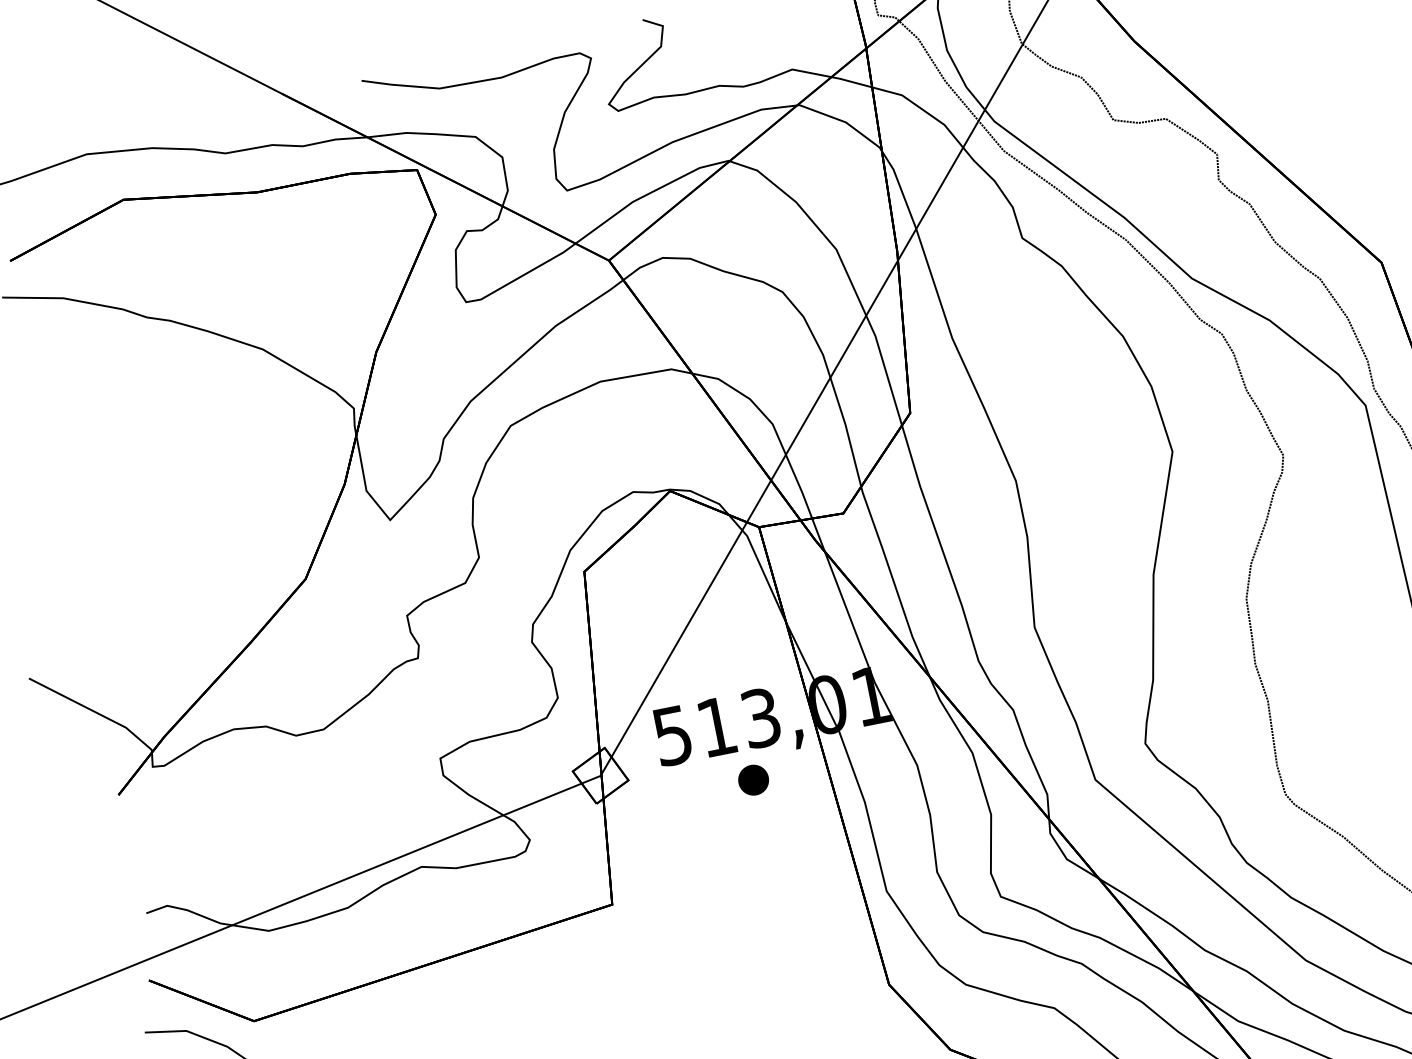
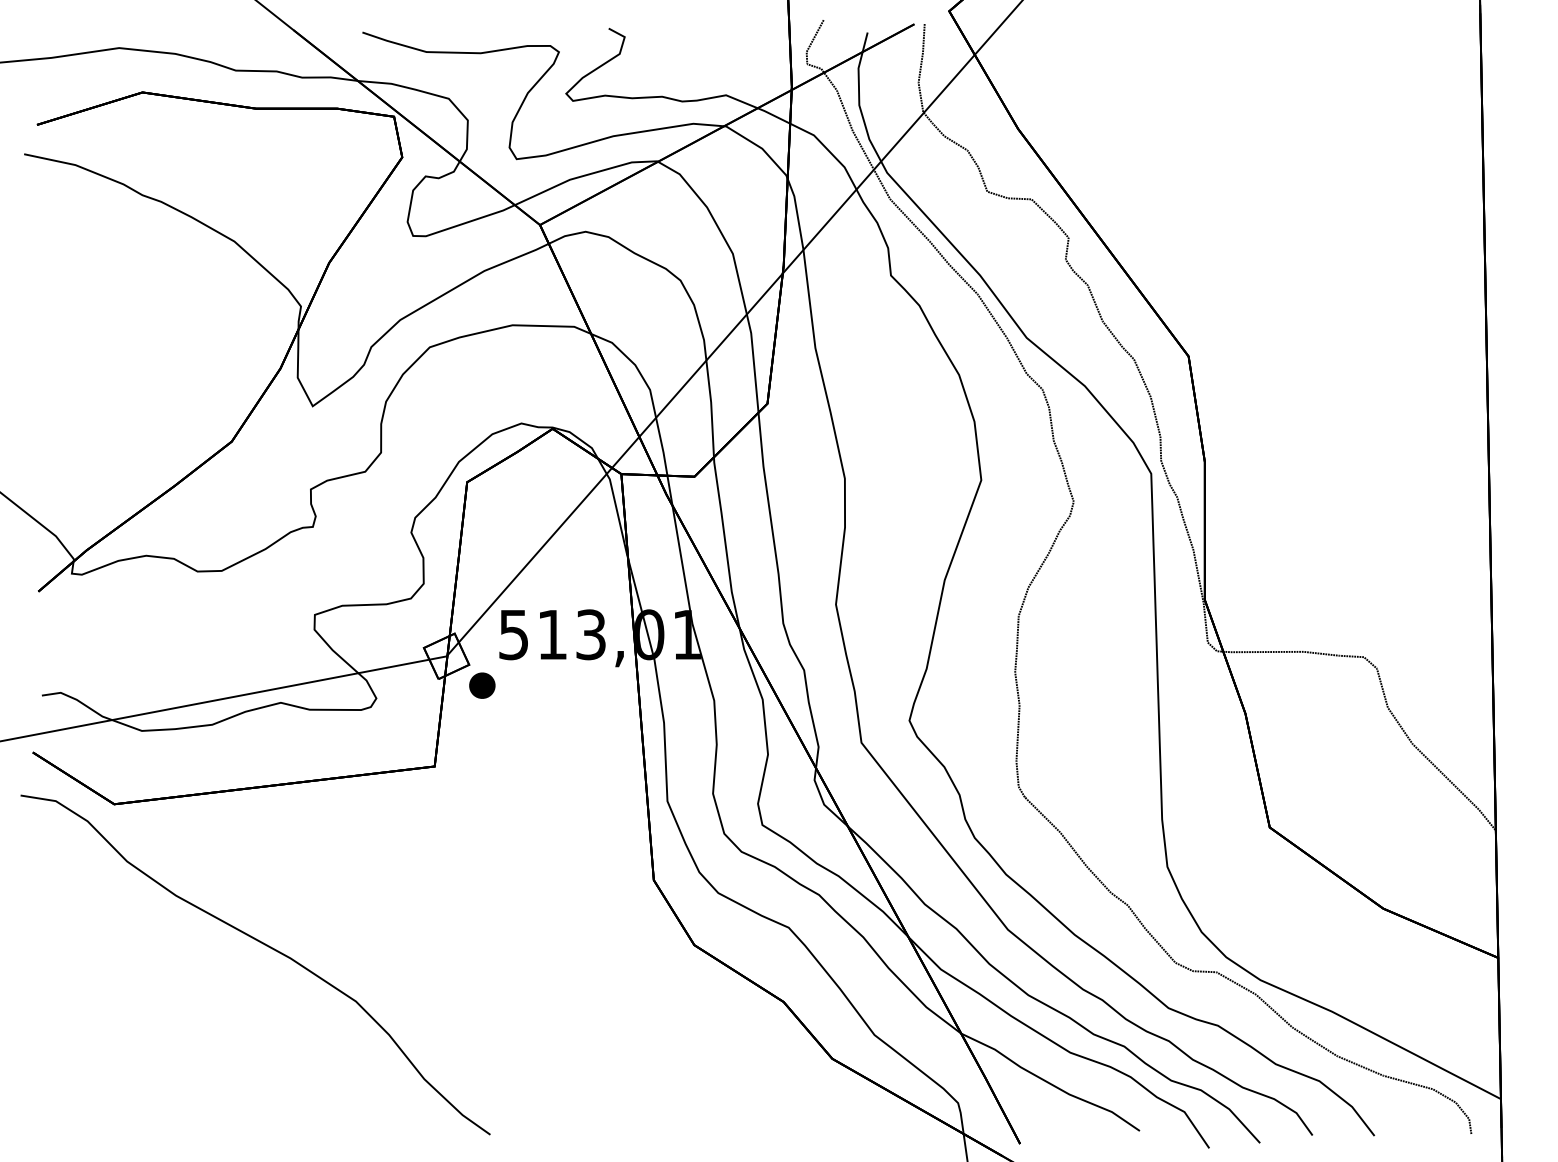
part: (753, 779) -> (482, 685), moved

